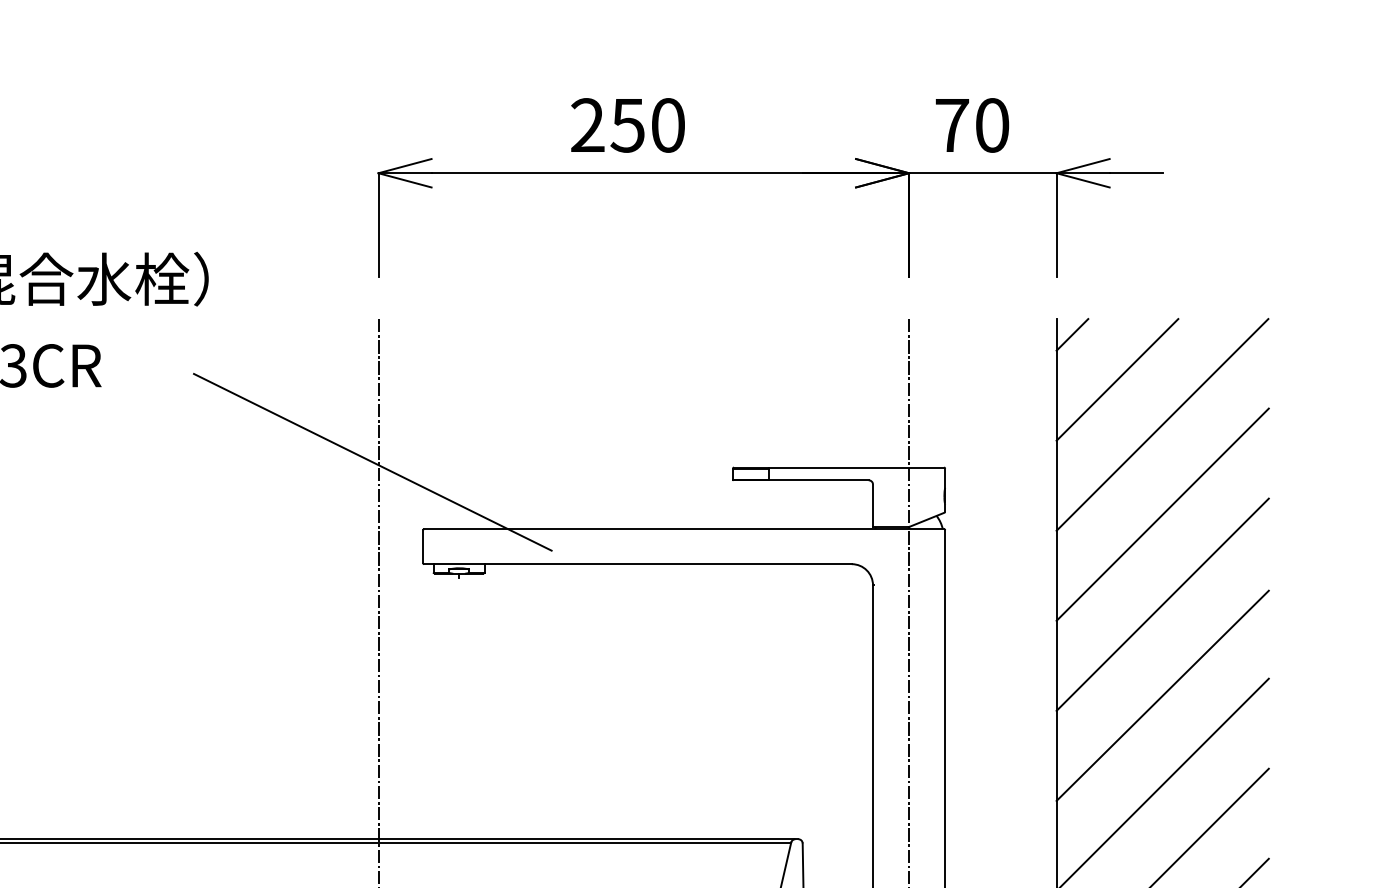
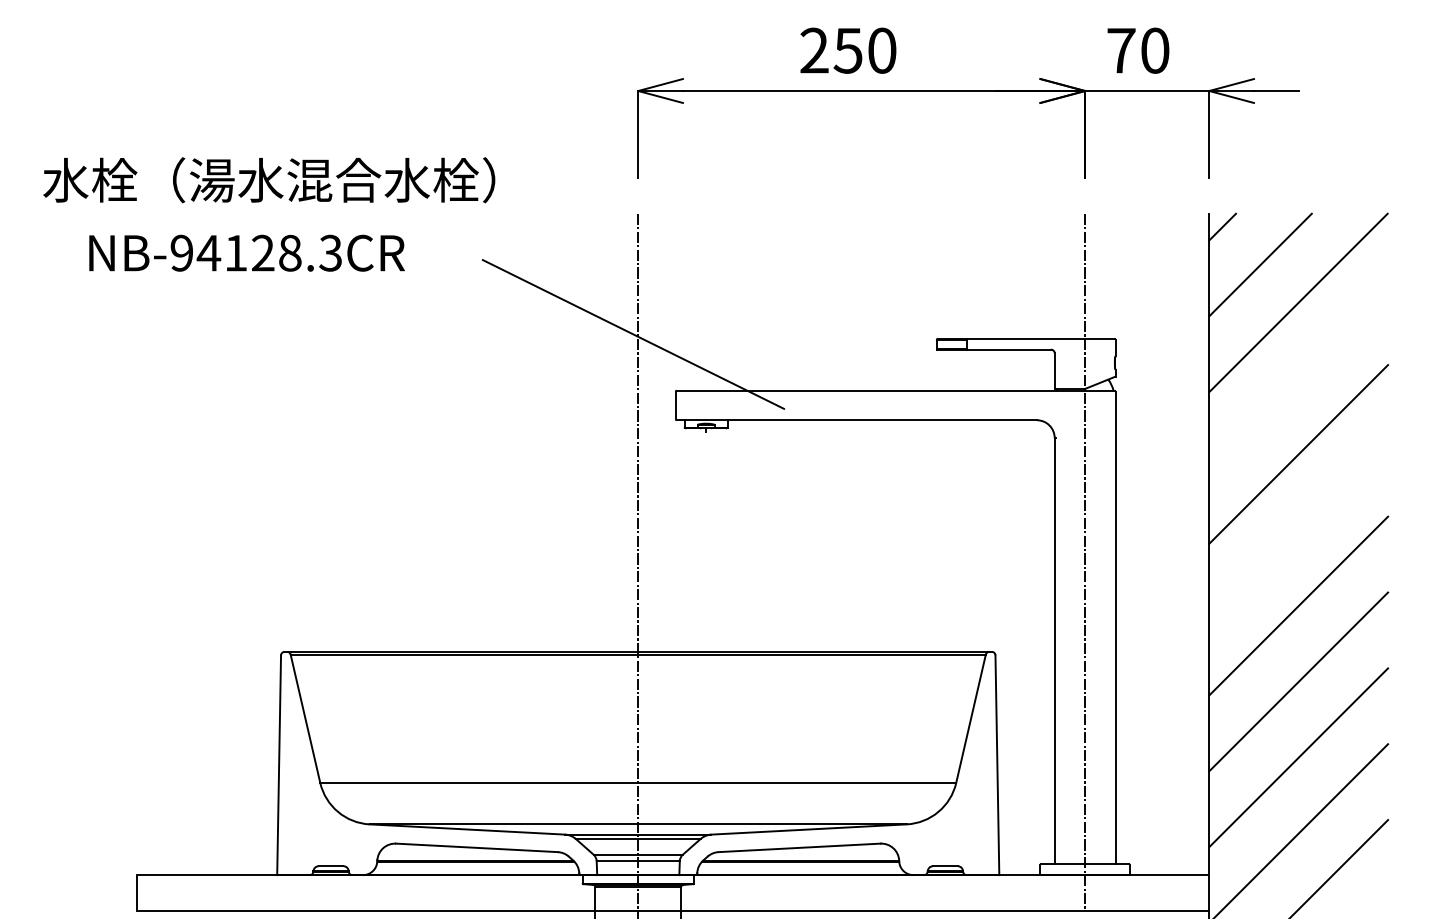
line: (1162, 514) -> (1298, 378), removed
line: (1162, 695) -> (1298, 530), removed

